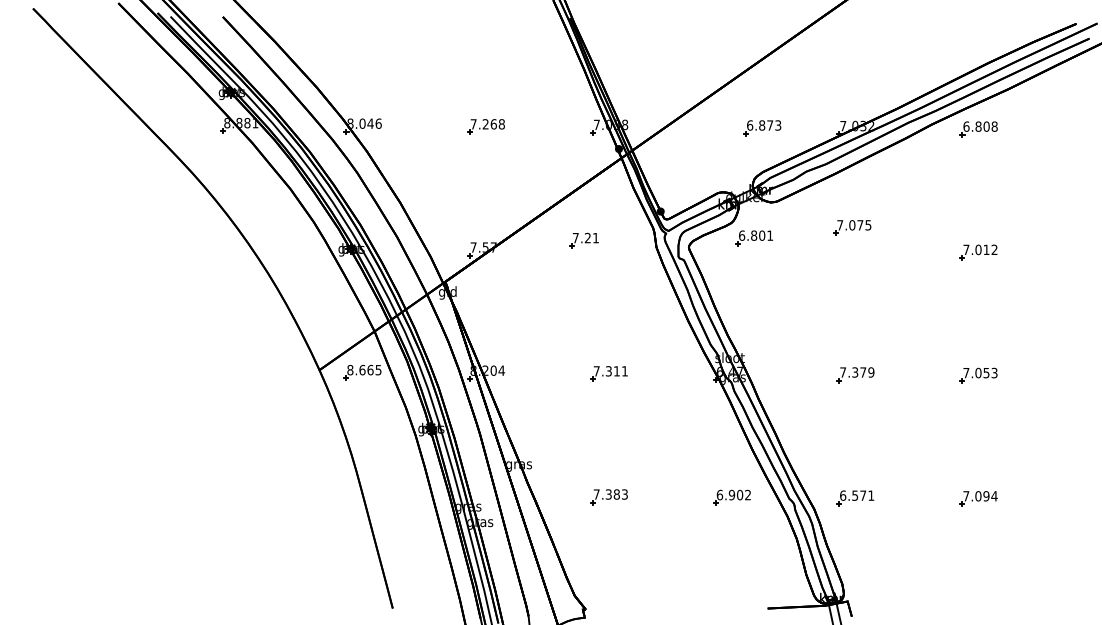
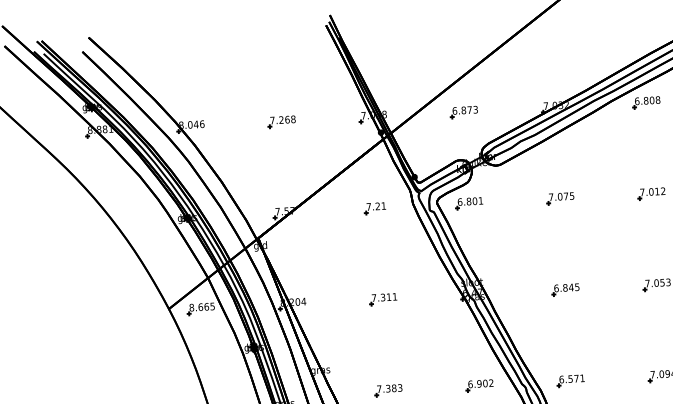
part: (762, 128) -> (464, 112), moved
part: (852, 227) -> (560, 198), moved
part: (753, 238) -> (468, 203), moved
part: (583, 240) -> (374, 208), moved
text: (857, 372) -> (567, 287), 7.379 -> 6.845

